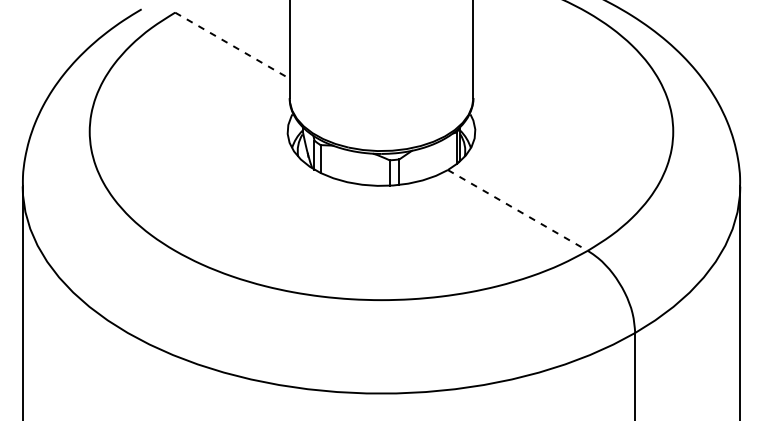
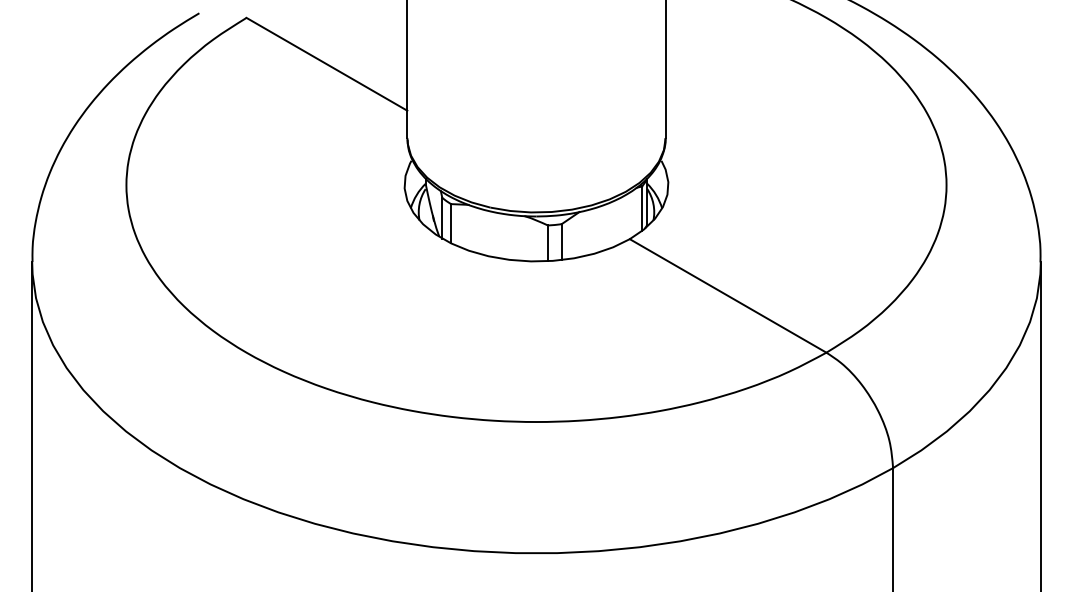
line: (232, 45) -> (326, 64), dashed -> solid
line: (518, 210) -> (728, 295), dashed -> solid

